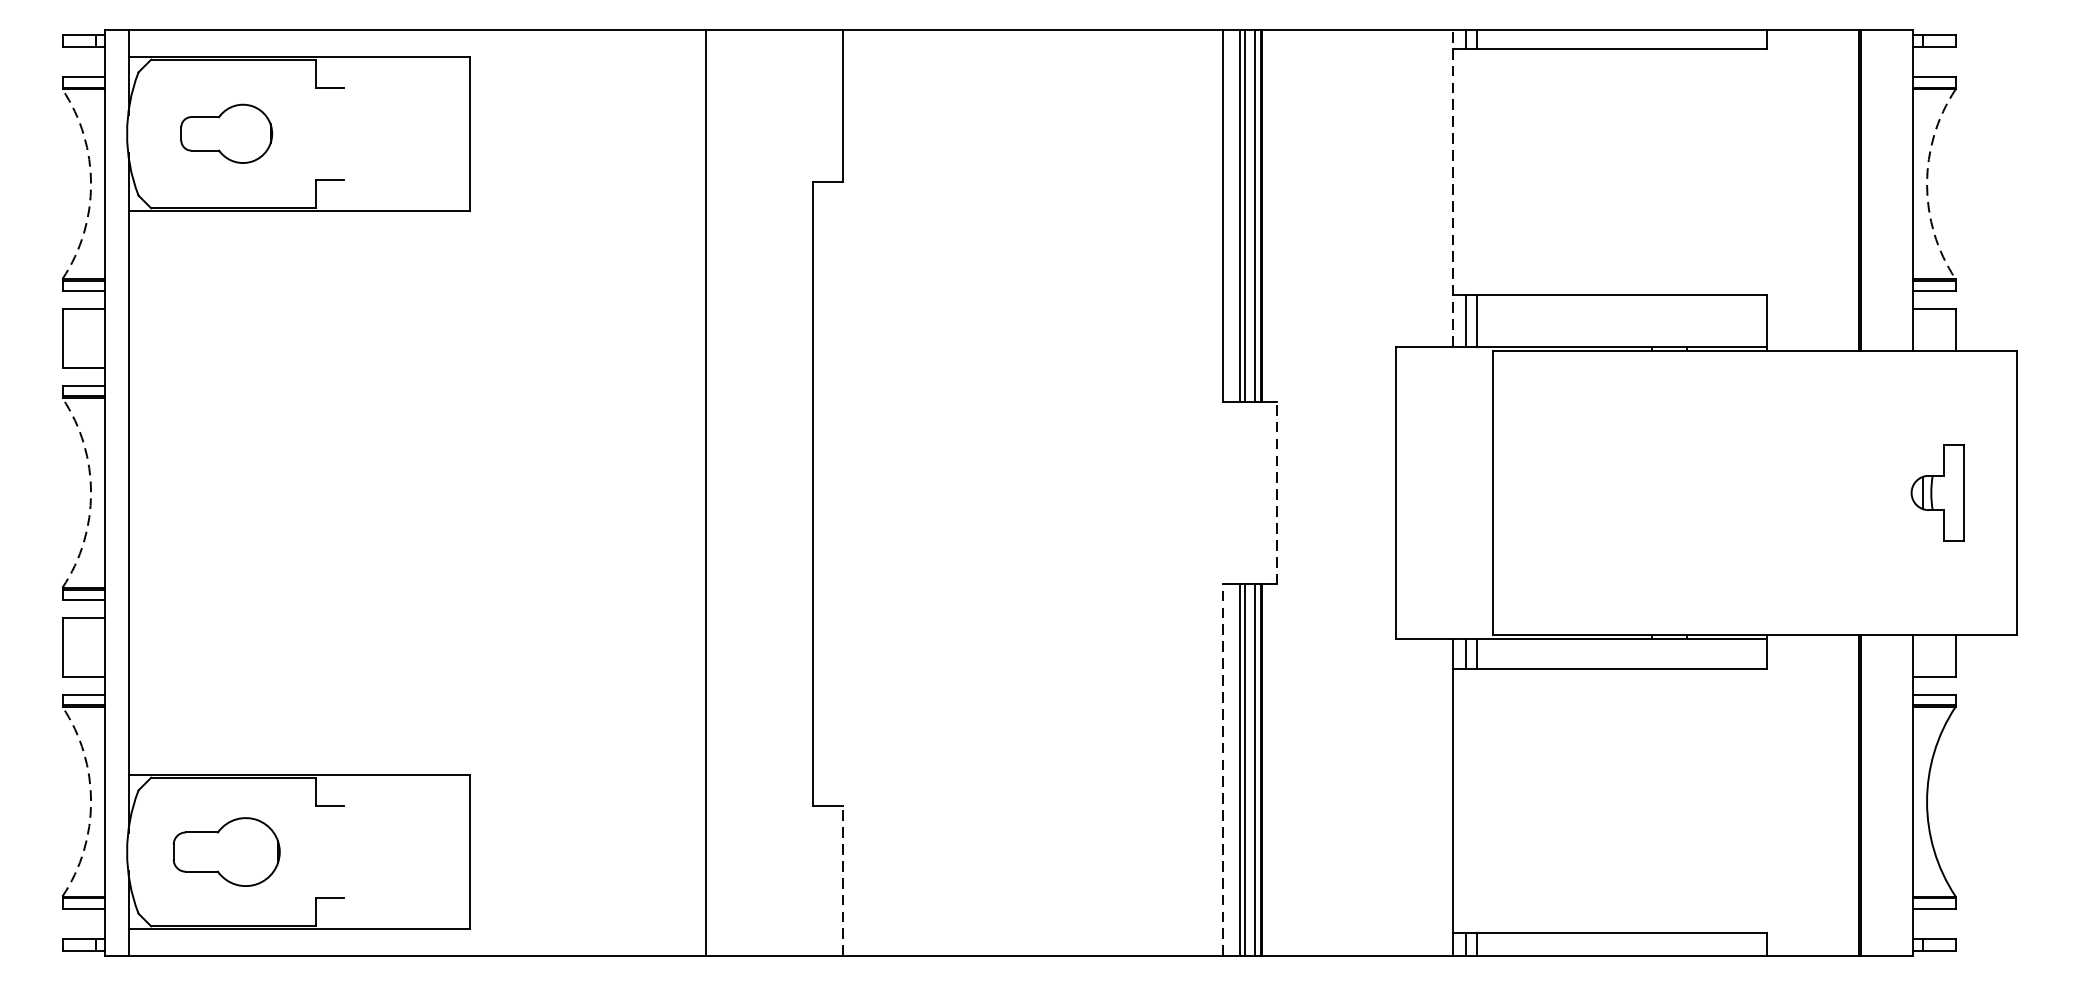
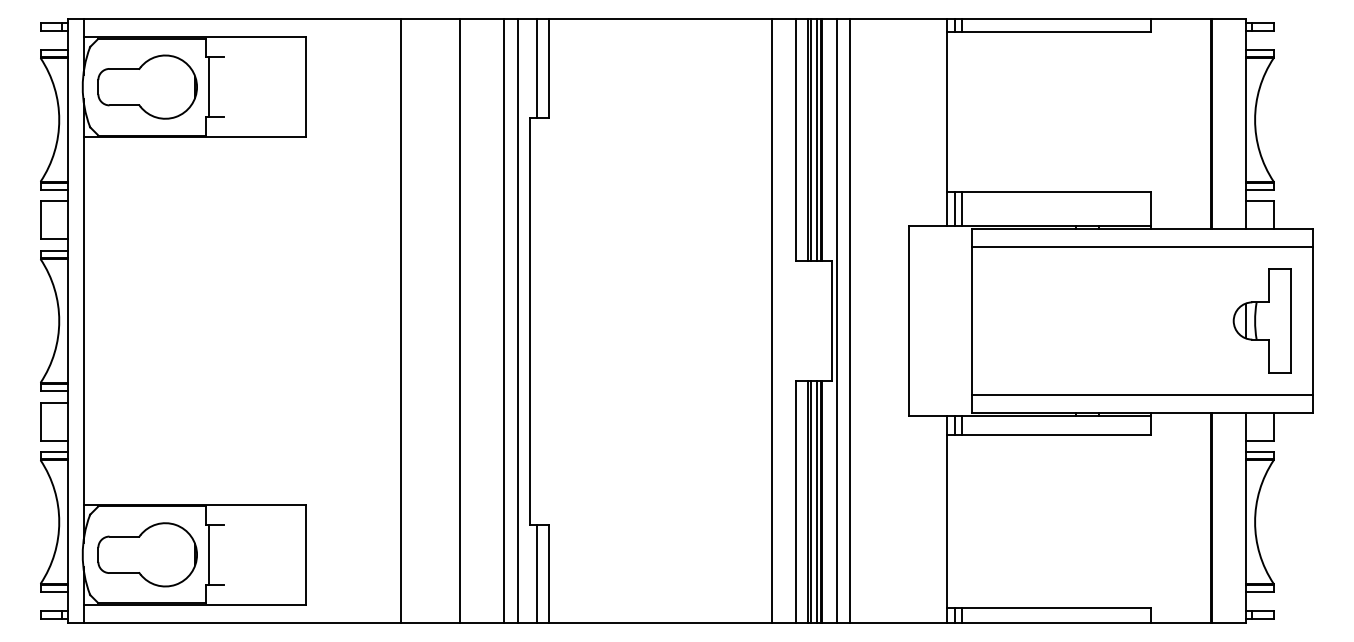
line: (823, 105) -> (536, 68), added
part: (226, 132) -> (147, 86), size x1.67
line: (320, 132) -> (208, 86), added
arc: (91, 183) -> (59, 119), dashed -> solid
arc: (1927, 183) -> (1255, 119), dashed -> solid
line: (1453, 188) -> (946, 122), dashed -> solid
line: (1754, 378) -> (1142, 246), added
line: (616, 492) -> (401, 320), added
line: (774, 492) -> (504, 320), added
line: (794, 492) -> (517, 320), added
line: (1184, 492) -> (771, 320), added
line: (1284, 492) -> (836, 320), added
line: (1305, 492) -> (850, 320), added
part: (1936, 492) -> (1261, 320), size x1.67
arc: (91, 493) -> (59, 321), dashed -> solid
line: (1276, 493) -> (831, 321), dashed -> solid
line: (1754, 607) -> (1142, 395), added
line: (1222, 770) -> (796, 501), dashed -> solid
arc: (91, 802) -> (59, 522), dashed -> solid
part: (226, 851) -> (147, 554), size x1.43
line: (320, 851) -> (208, 554), added
line: (823, 880) -> (536, 573), added
line: (842, 880) -> (548, 573), dashed -> solid

